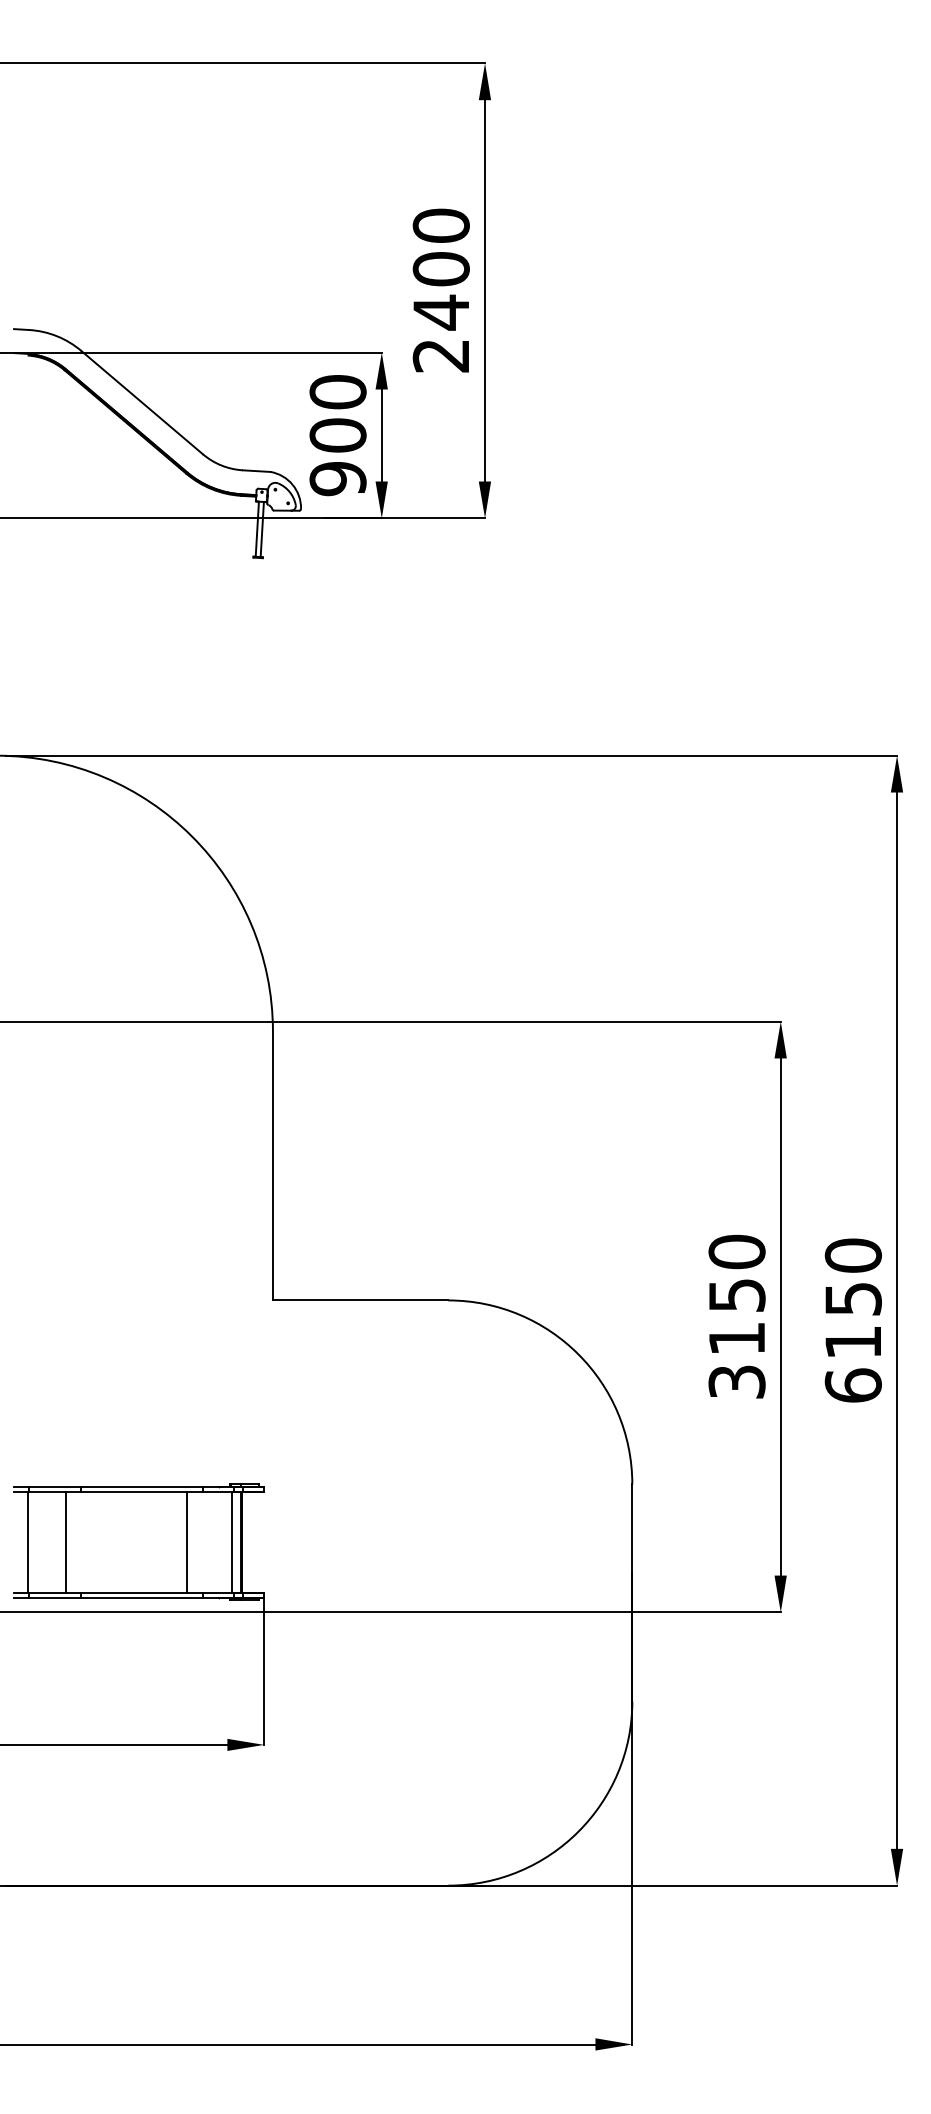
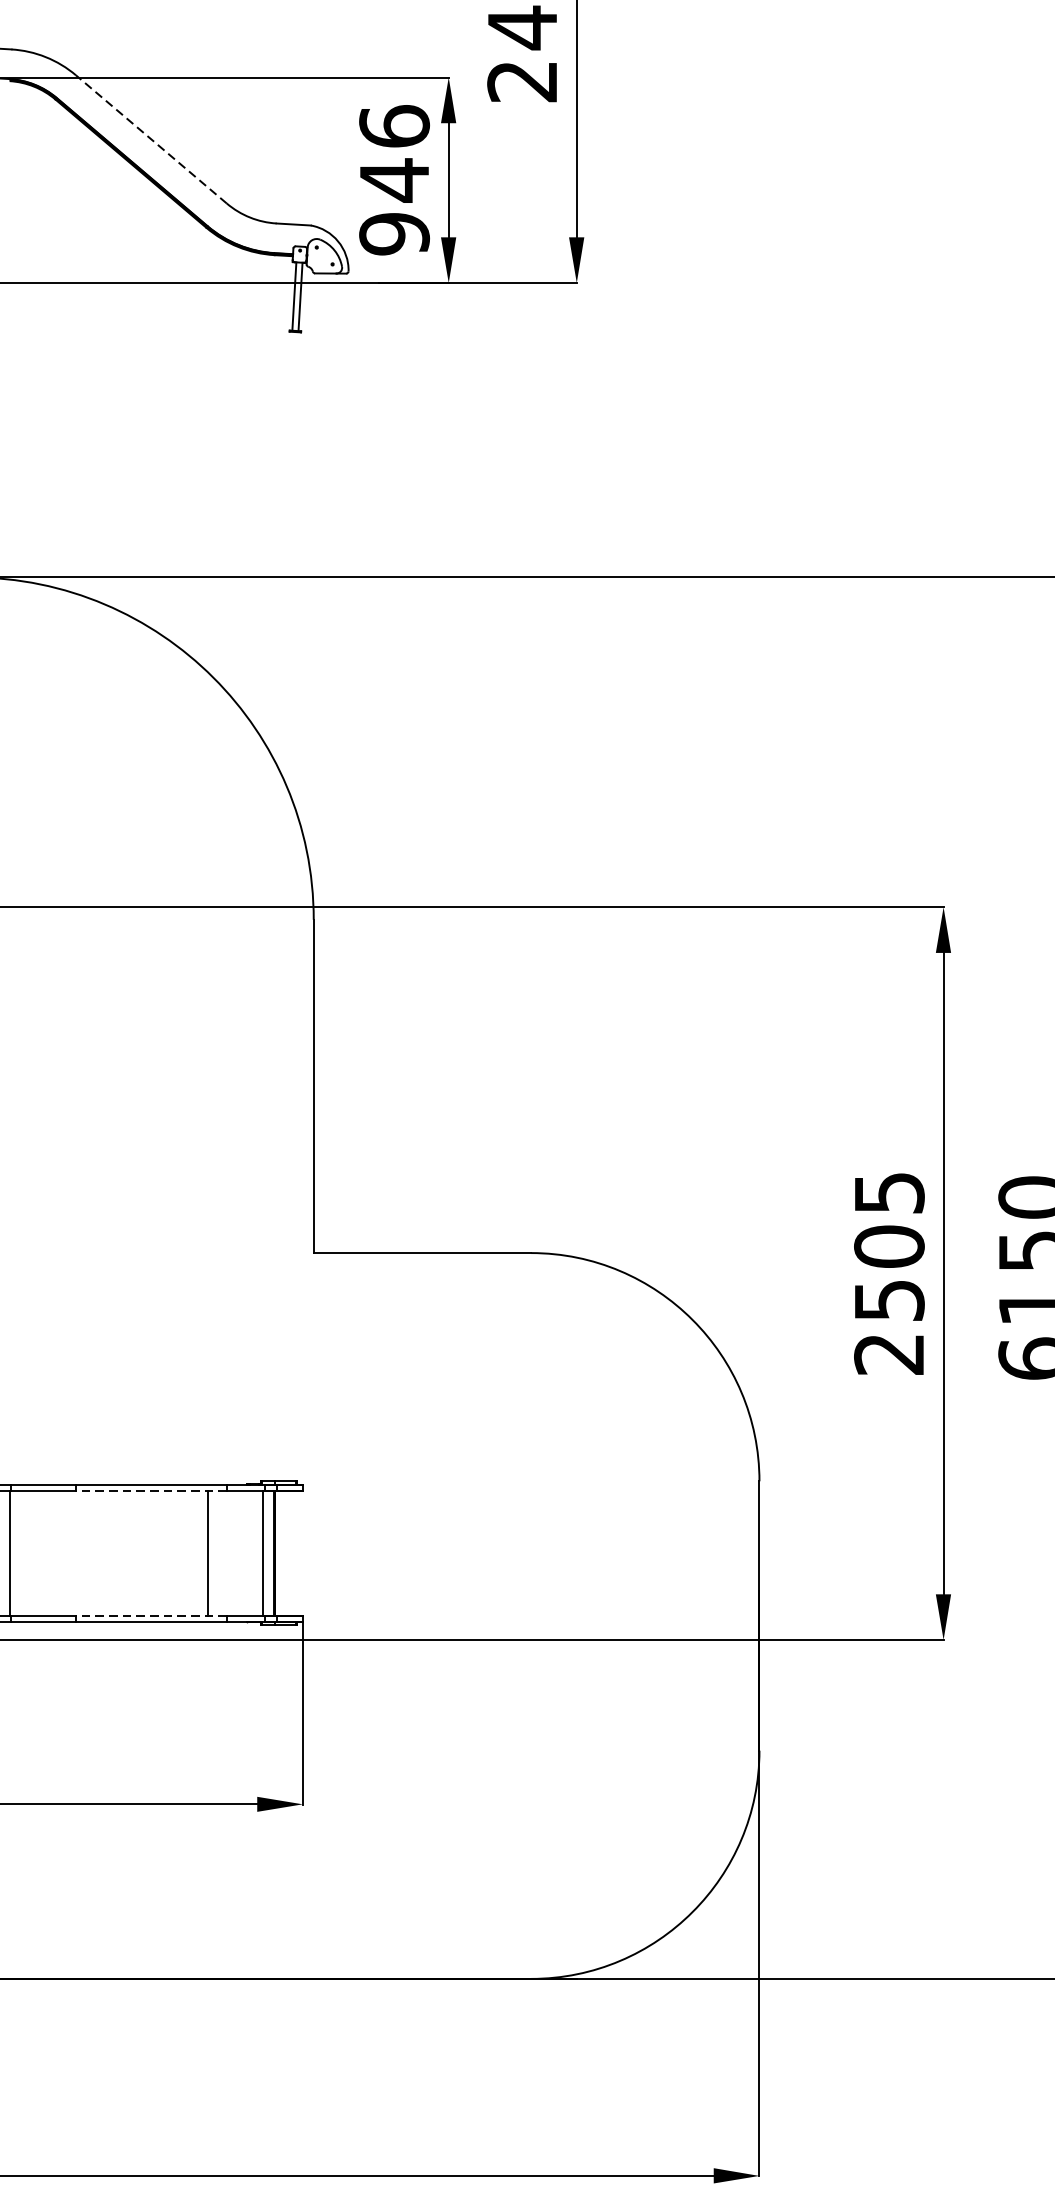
line: (142, 402) -> (151, 139), solid -> dashed
text: (337, 413) -> (393, 152), 900 -> 946
text: (736, 1316) -> (888, 1272), 3150 -> 2505
line: (142, 1492) -> (151, 1491), solid -> dashed
line: (65, 1542) -> (56, 1553), removed
line: (142, 1592) -> (151, 1615), solid -> dashed

